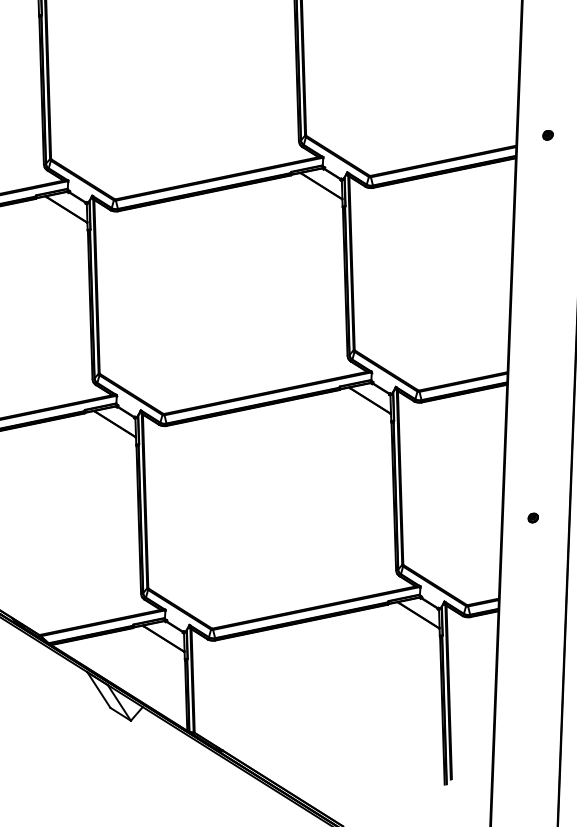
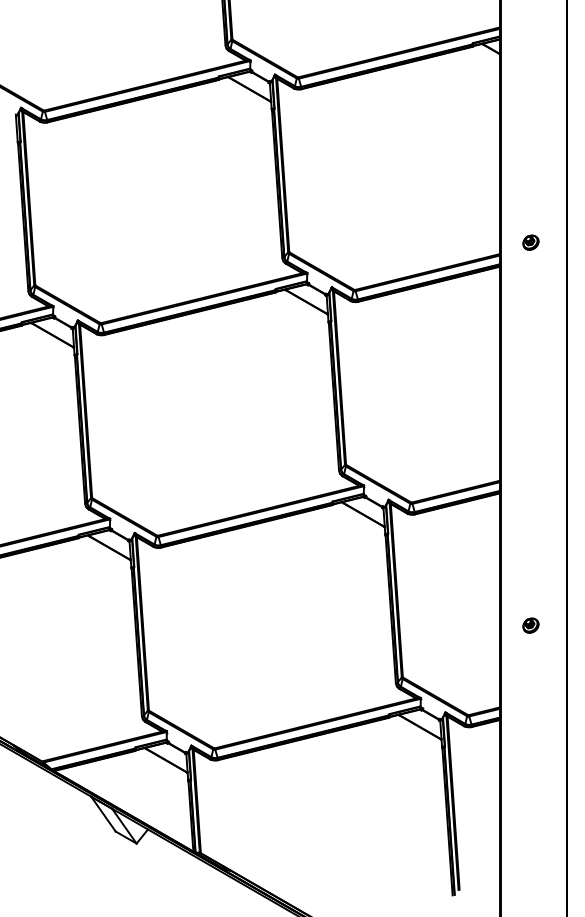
part: (547, 135) -> (530, 242), size x1.6
part: (532, 517) -> (530, 625), size x1.6

